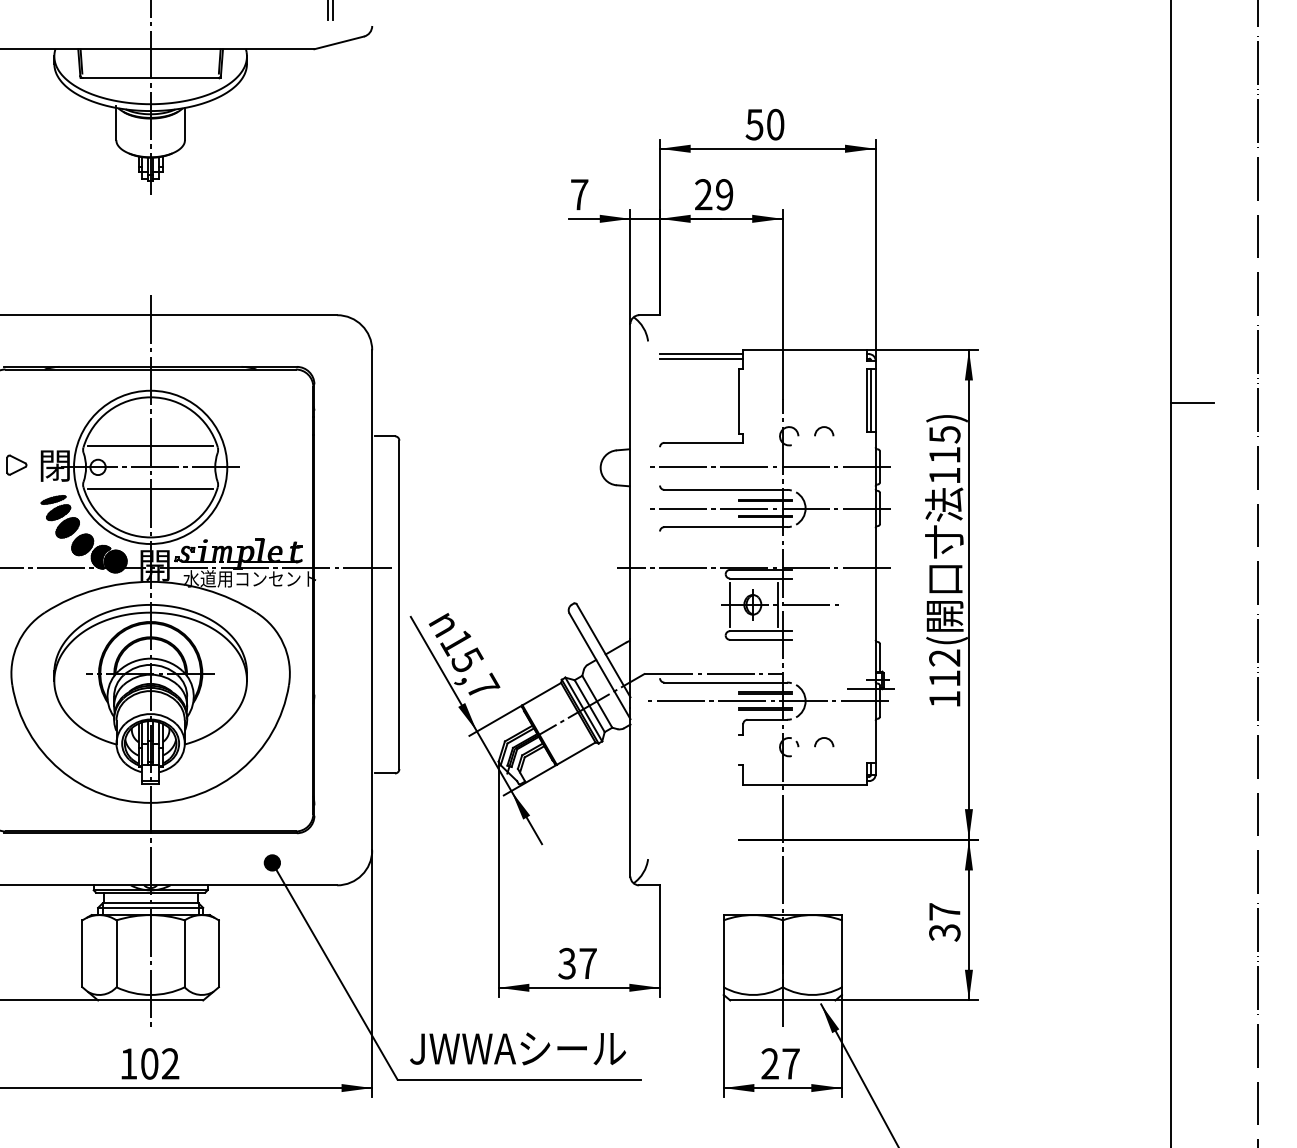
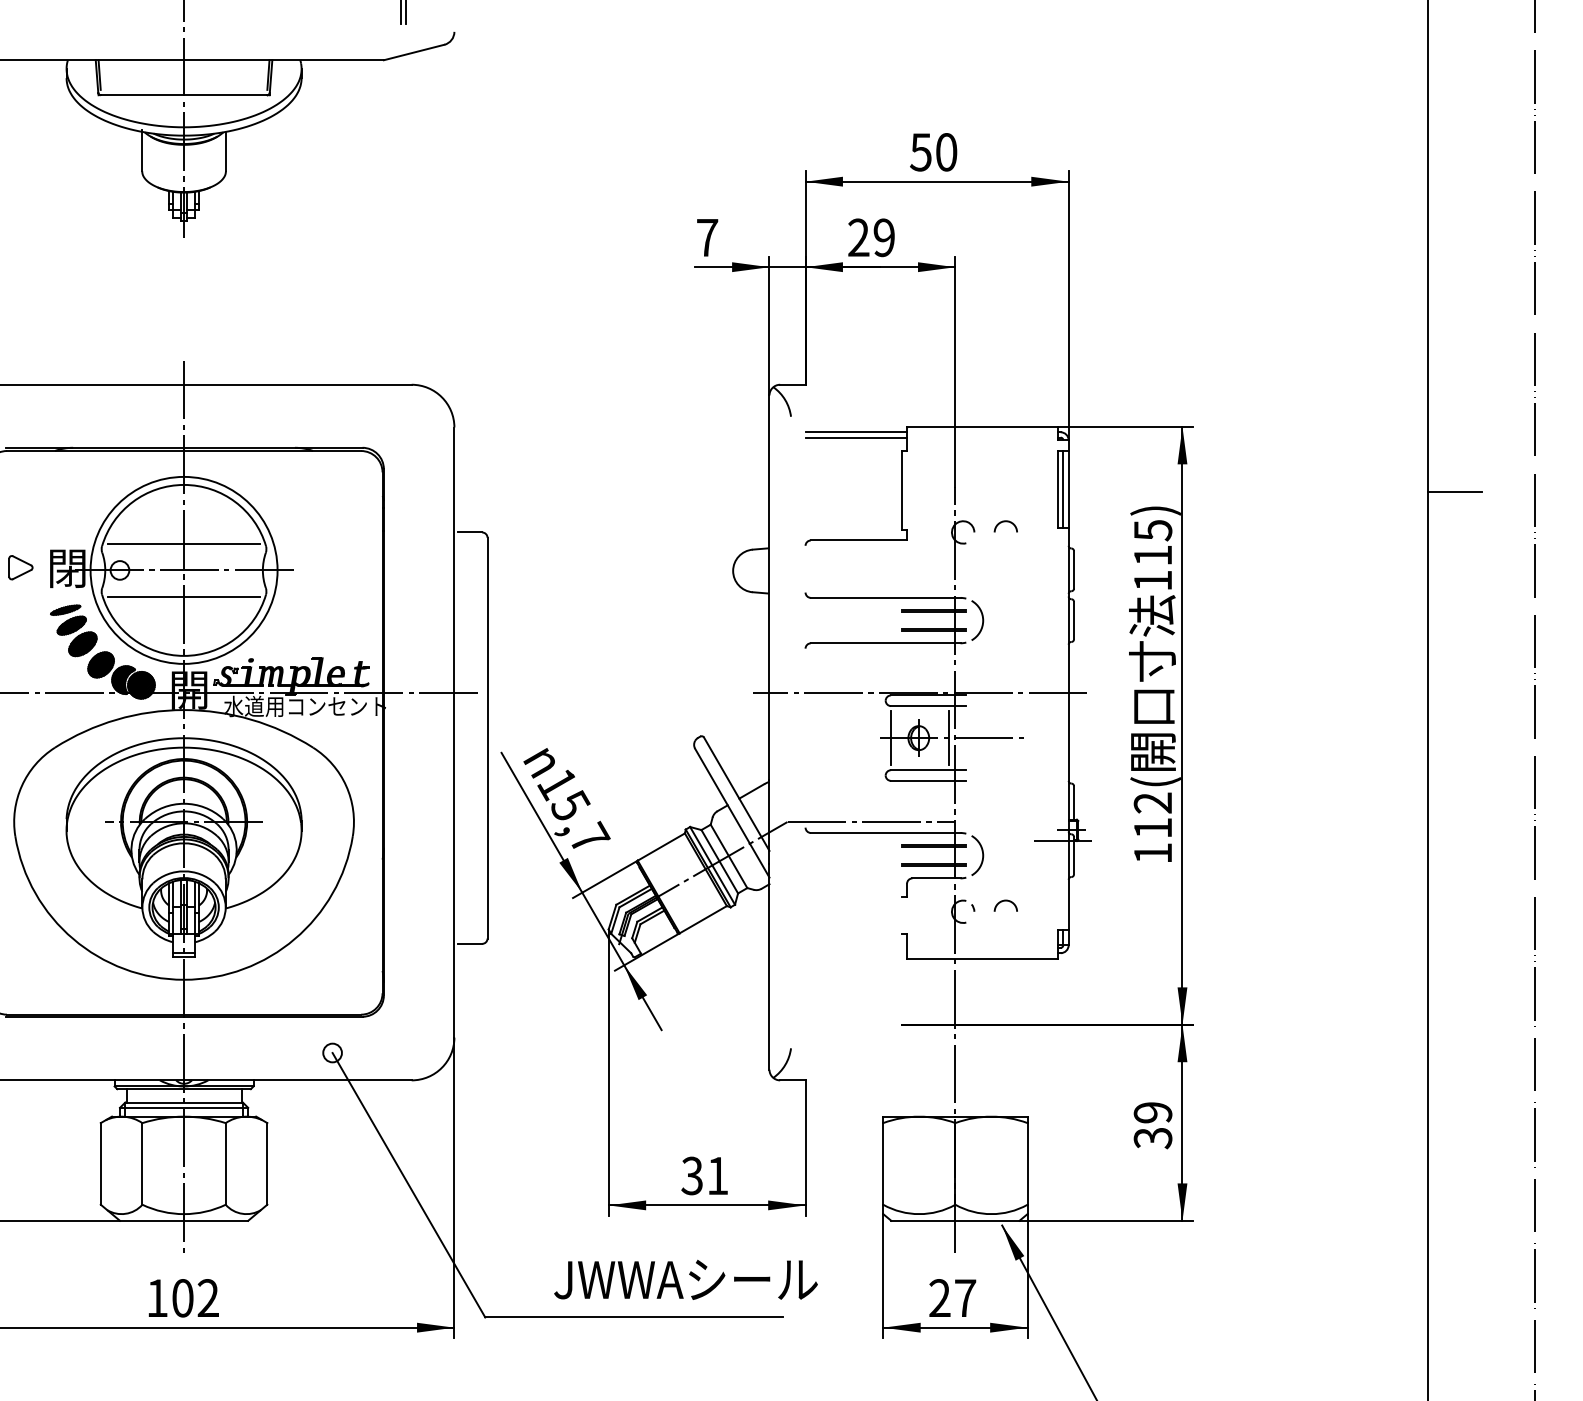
line: (769, 466) -> (939, 569), removed
line: (769, 508) -> (939, 620), removed
line: (767, 701) -> (936, 856), removed
fill: (272, 862) -> (332, 1052), removed
text: (944, 911) -> (1152, 1112), 37 -> 39
text: (587, 963) -> (717, 1175), 37 -> 31
text: (518, 1048) -> (686, 1279), moved

